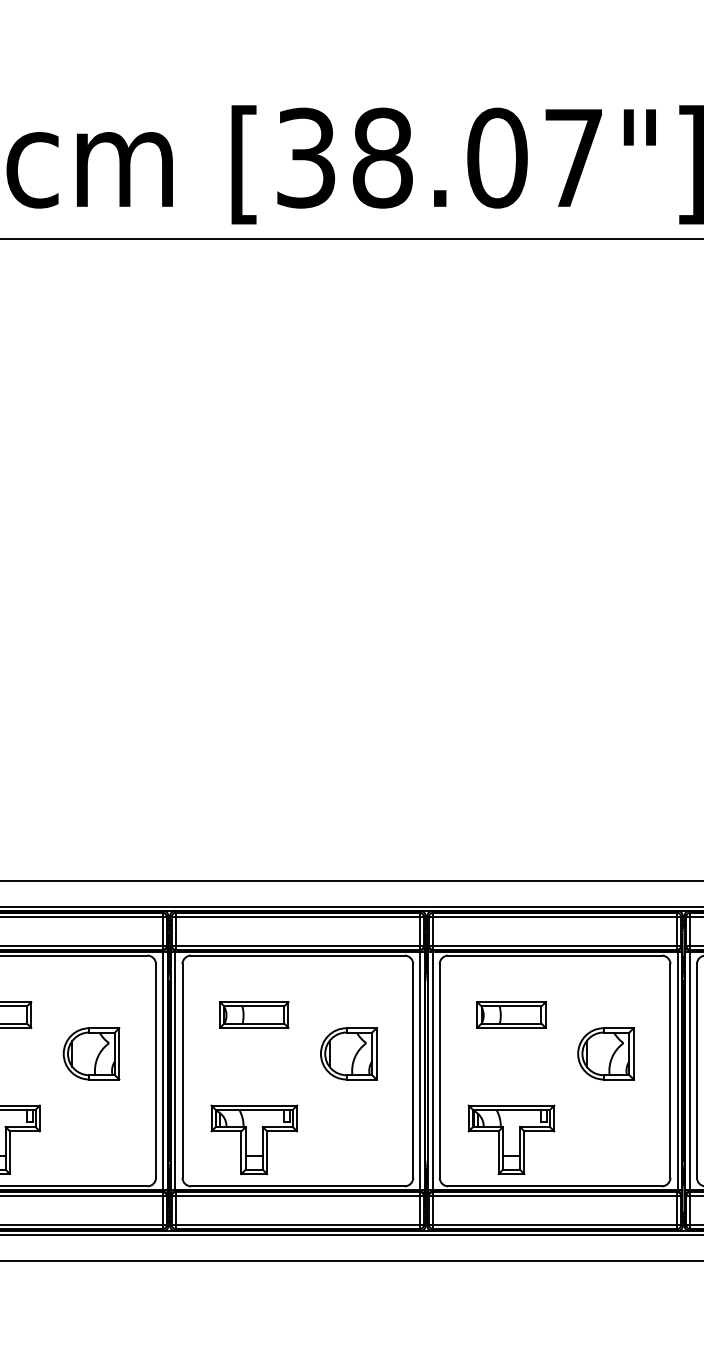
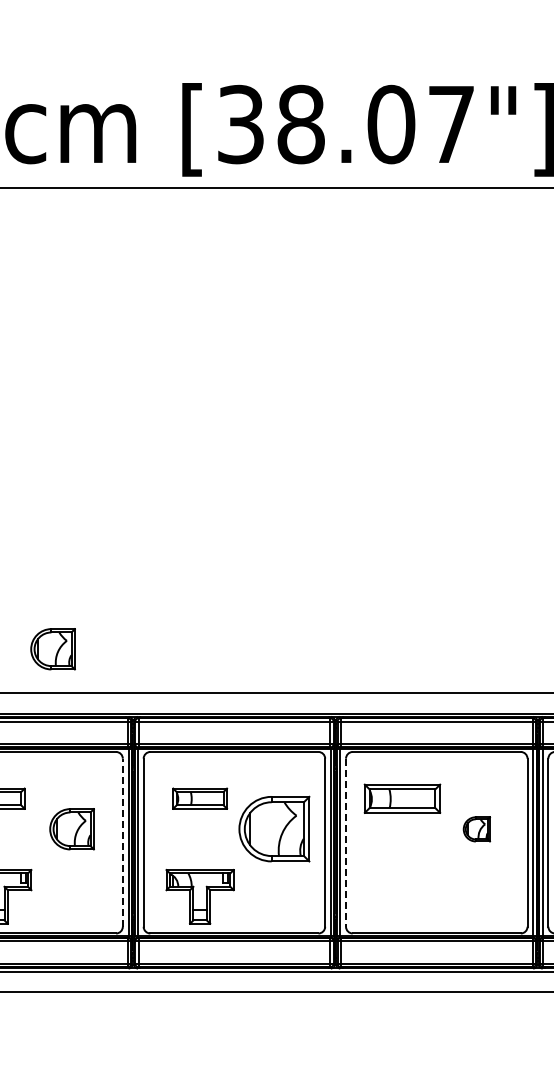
part: (66, 825) -> (52, 649), added
part: (511, 1014) -> (402, 798), size x1.4
part: (348, 1054) -> (274, 829), size x1.6
part: (605, 1054) -> (476, 829), size x0.6
line: (155, 1070) -> (122, 842), solid -> dashed
line: (440, 1071) -> (346, 843), solid -> dashed
part: (511, 1139) -> (402, 896), removed

